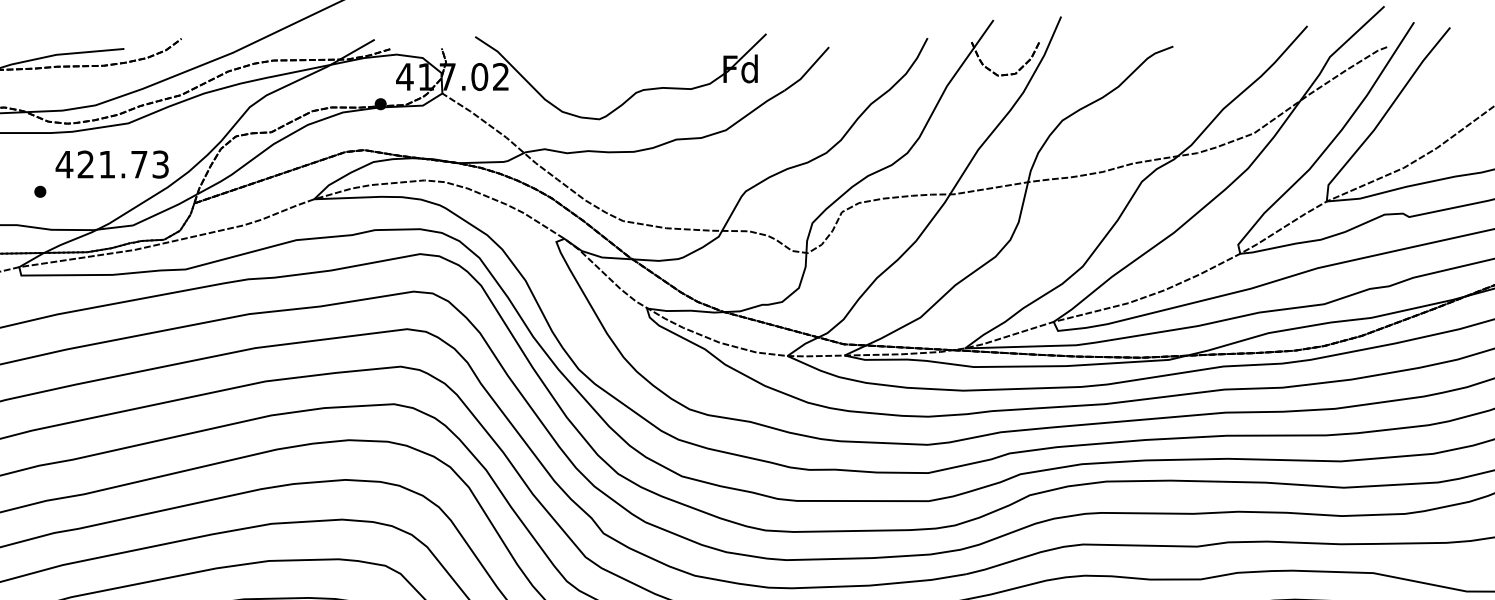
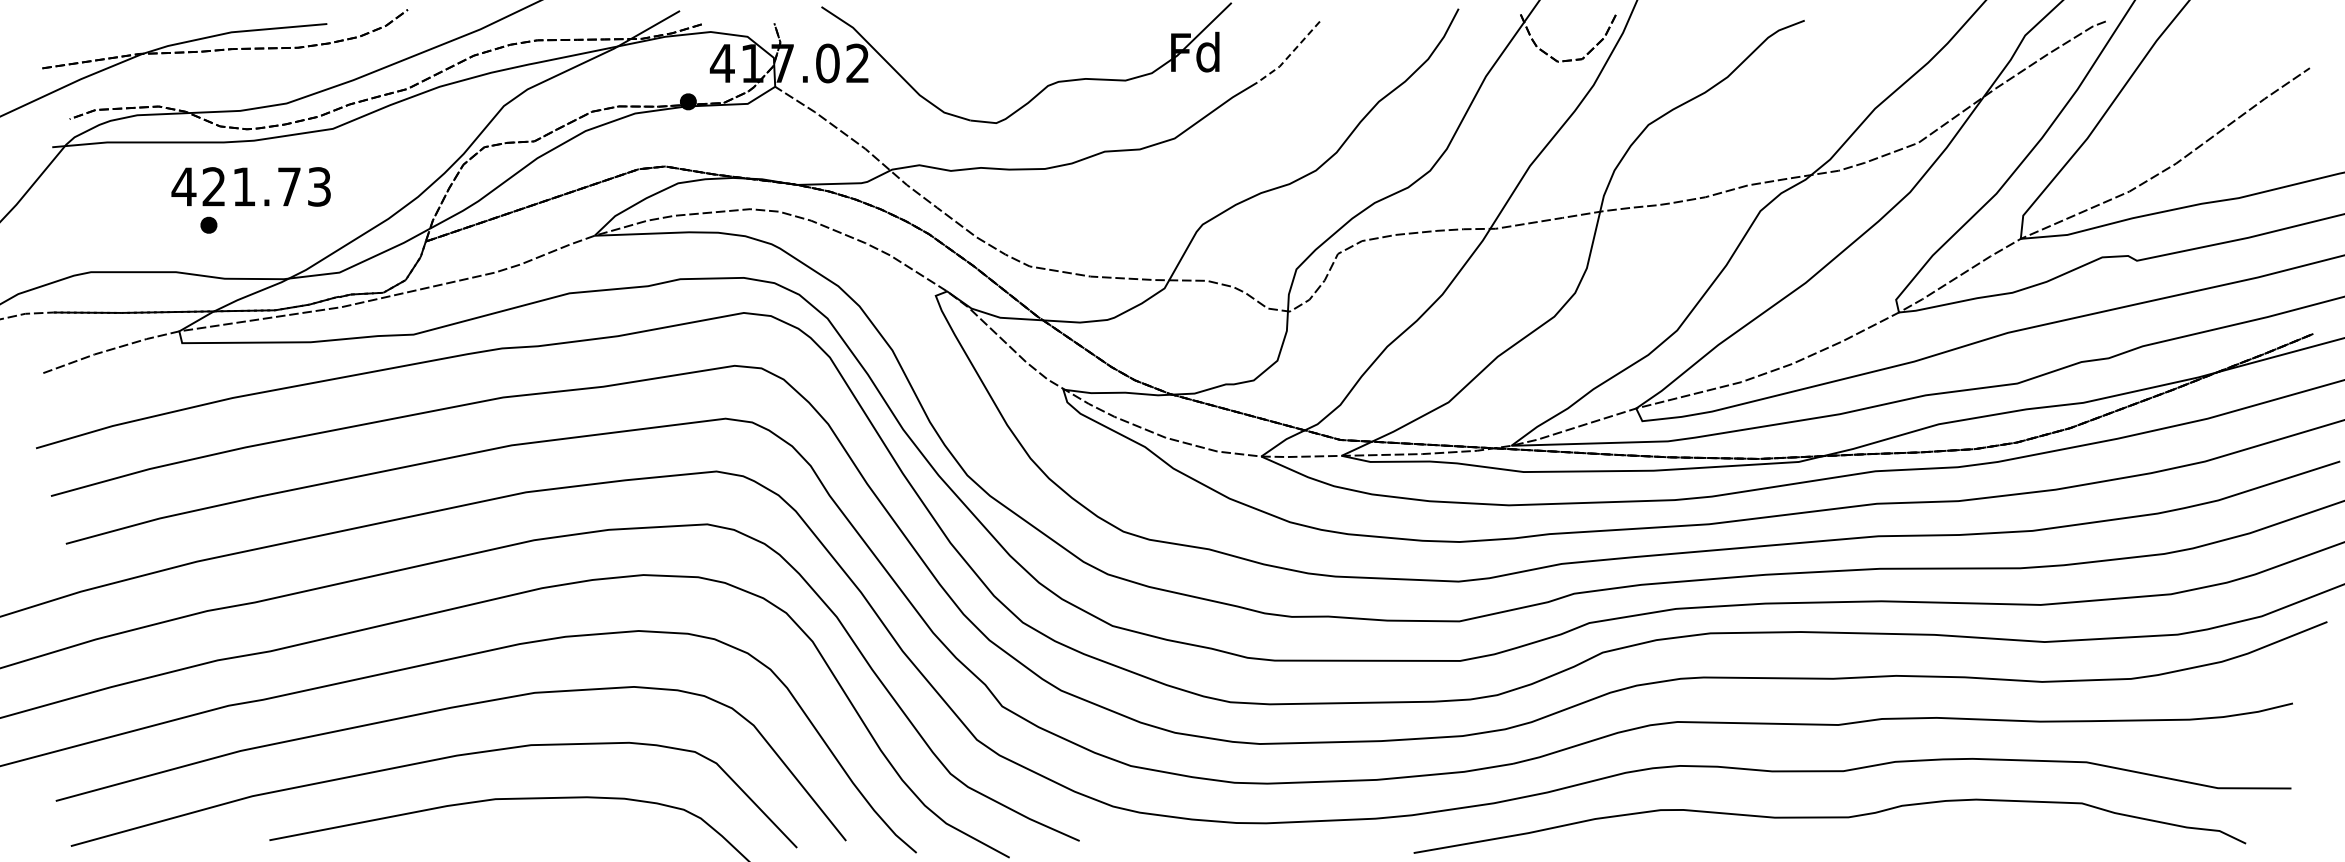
line: (808, 70) -> (1290, 54), solid -> dashed
text: (111, 164) -> (250, 186), moved

